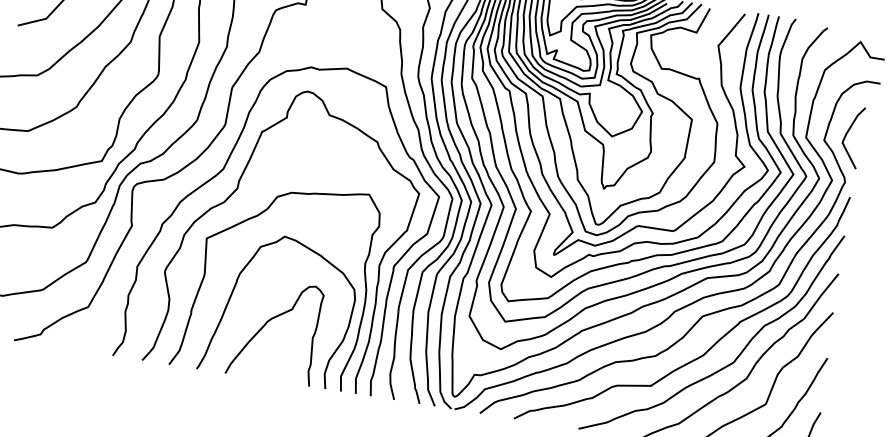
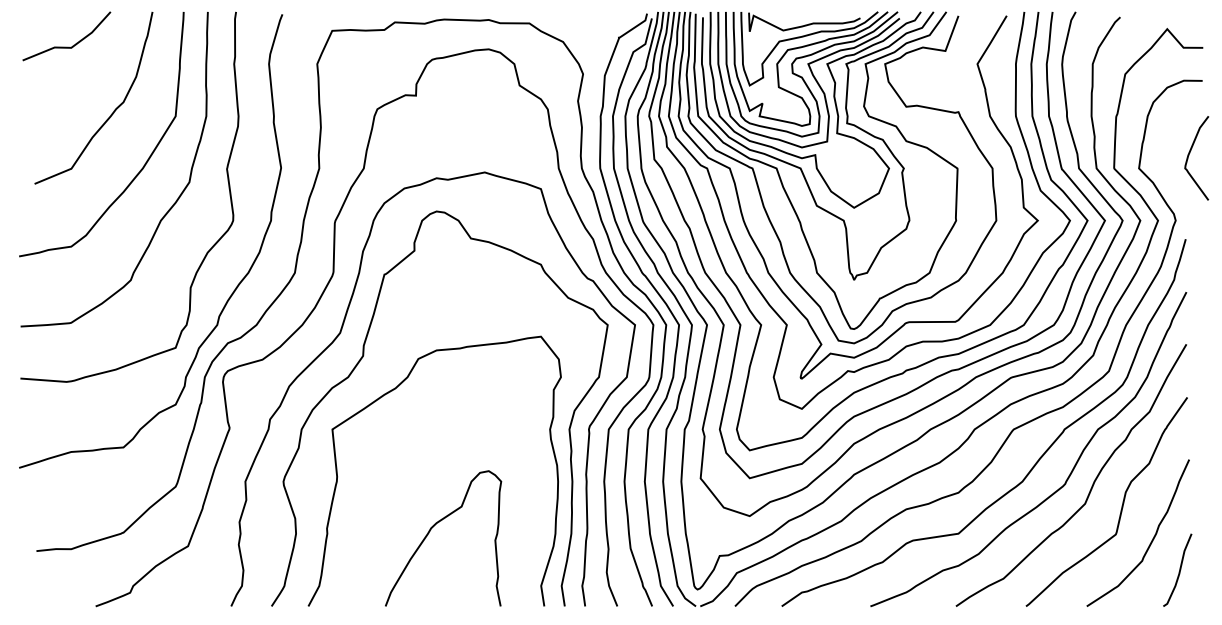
curve: (847, 134) -> (1189, 155), moved
curve: (234, 289) -> (380, 491), removed

